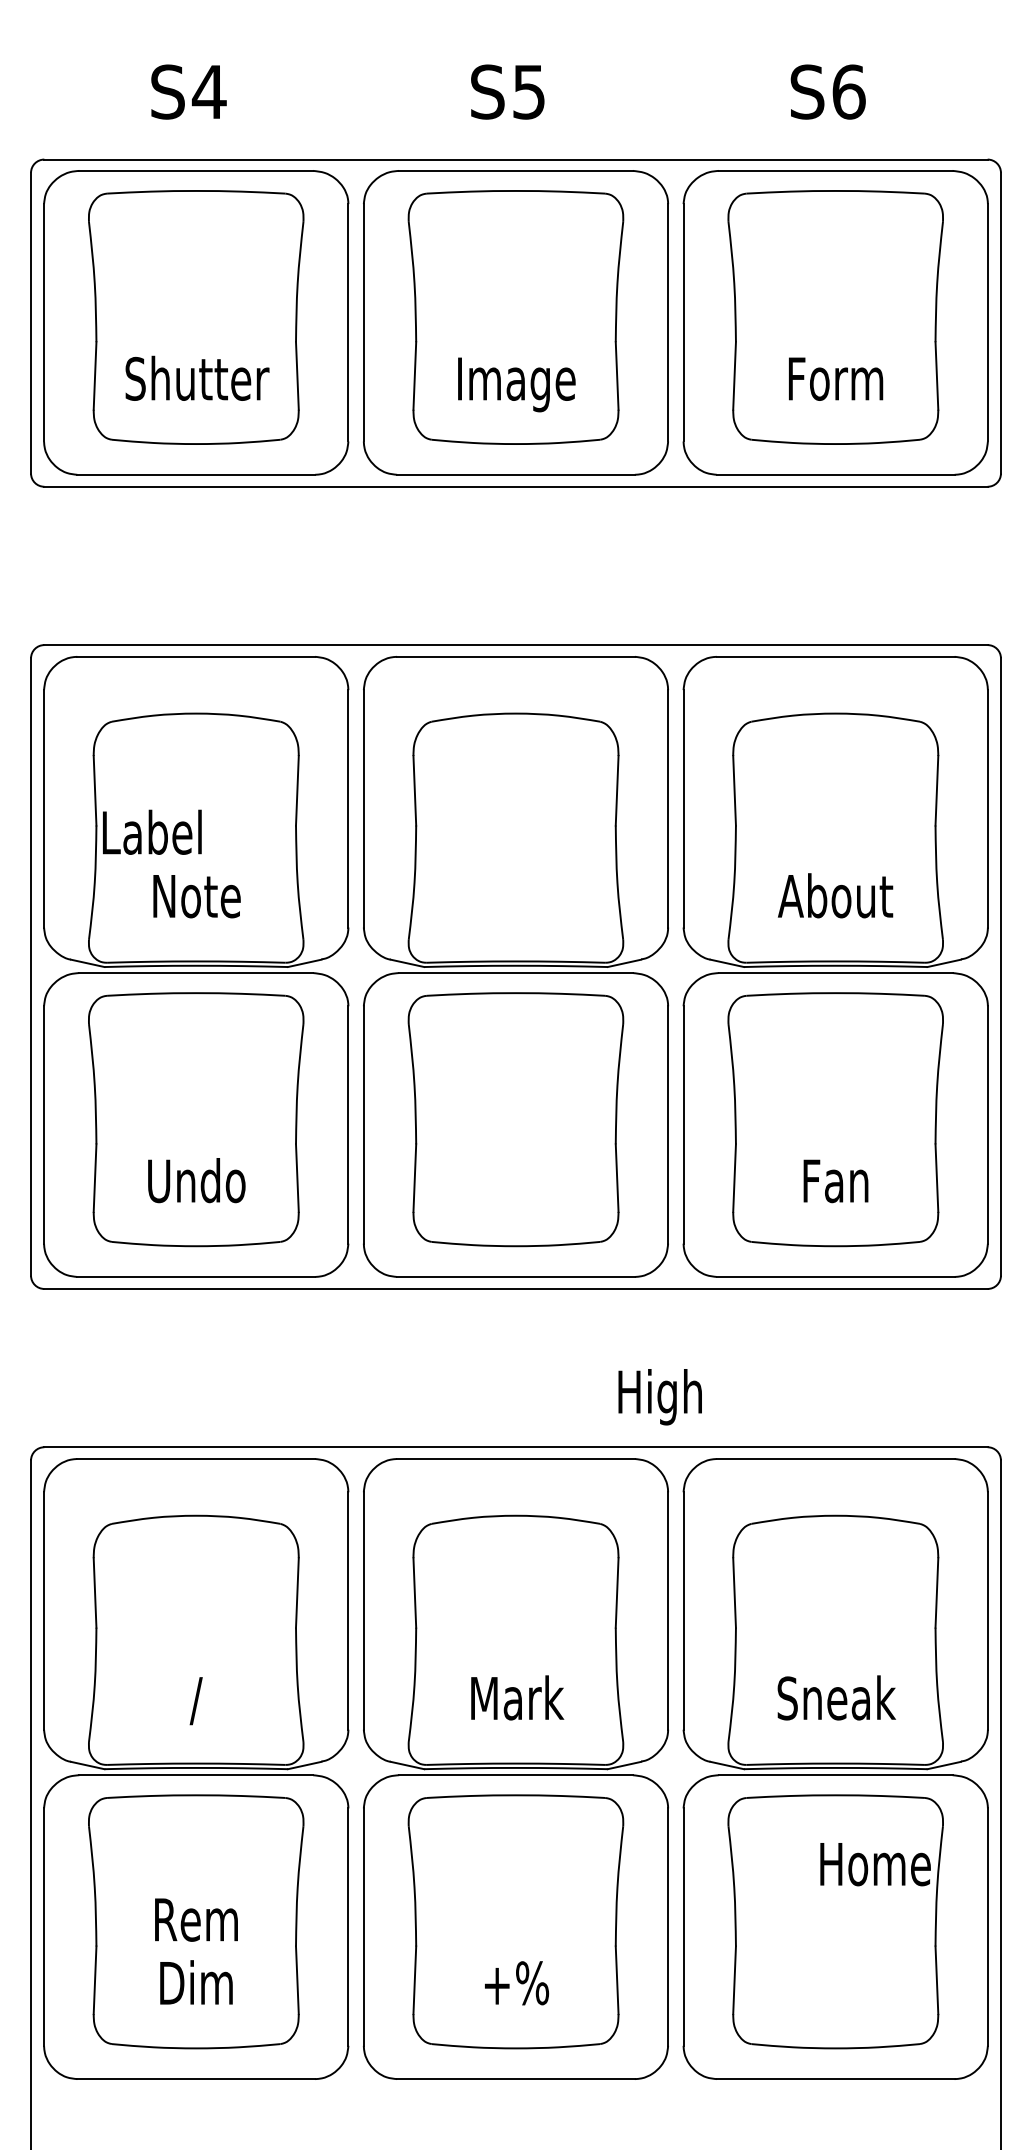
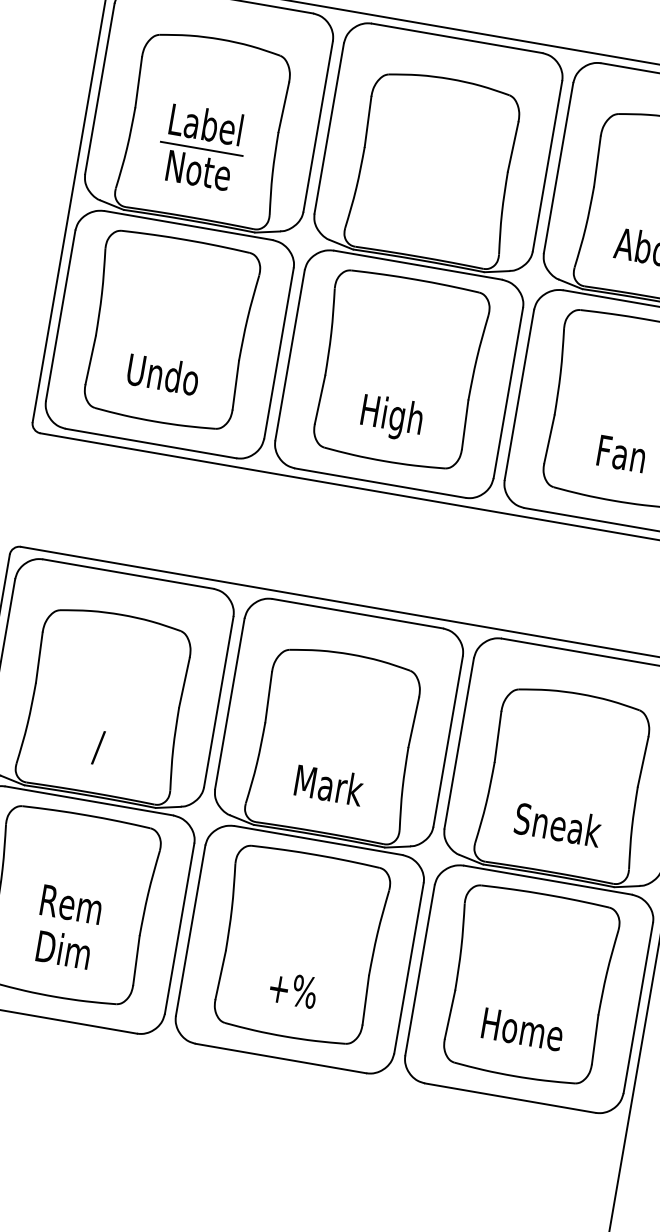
text: (152, 831) -> (206, 124), moved
line: (195, 866) -> (201, 149), added
text: (659, 1397) -> (391, 418), moved
text: (875, 1864) -> (522, 1029), moved

